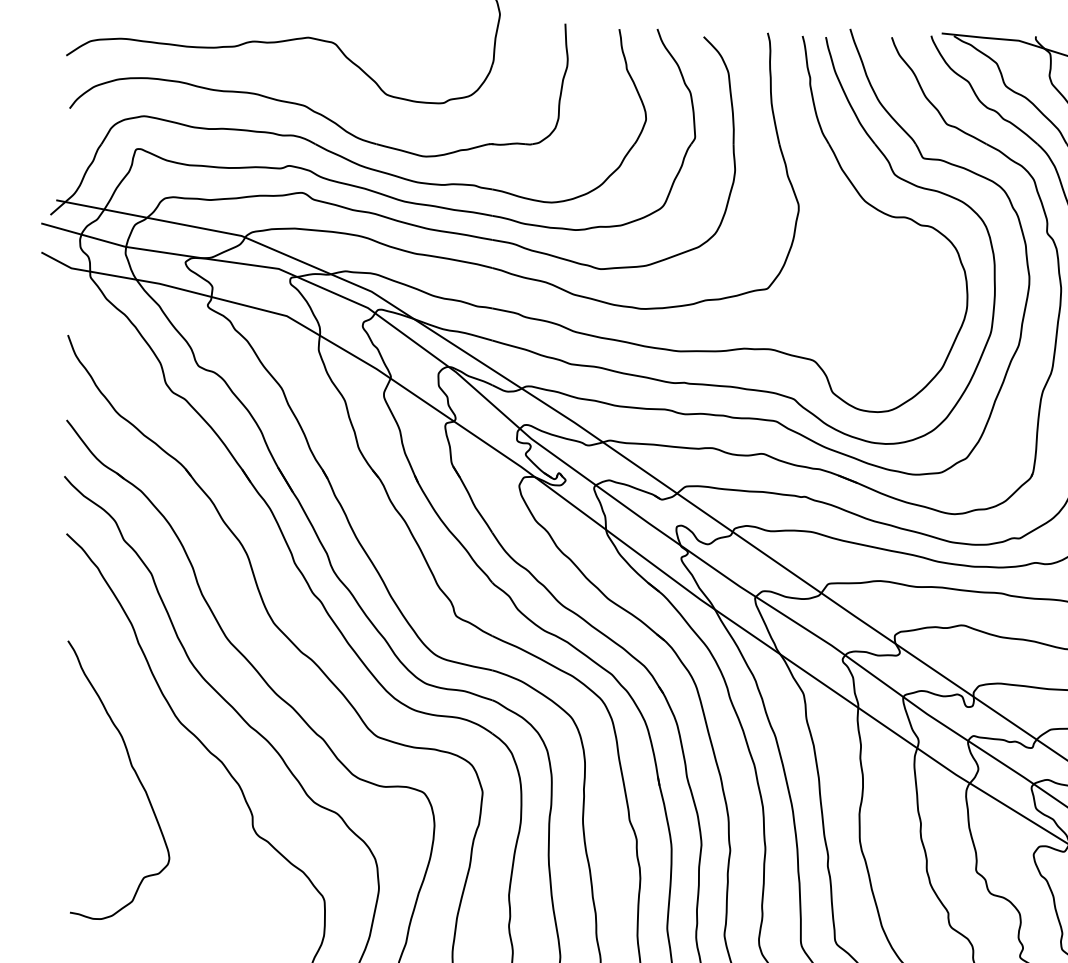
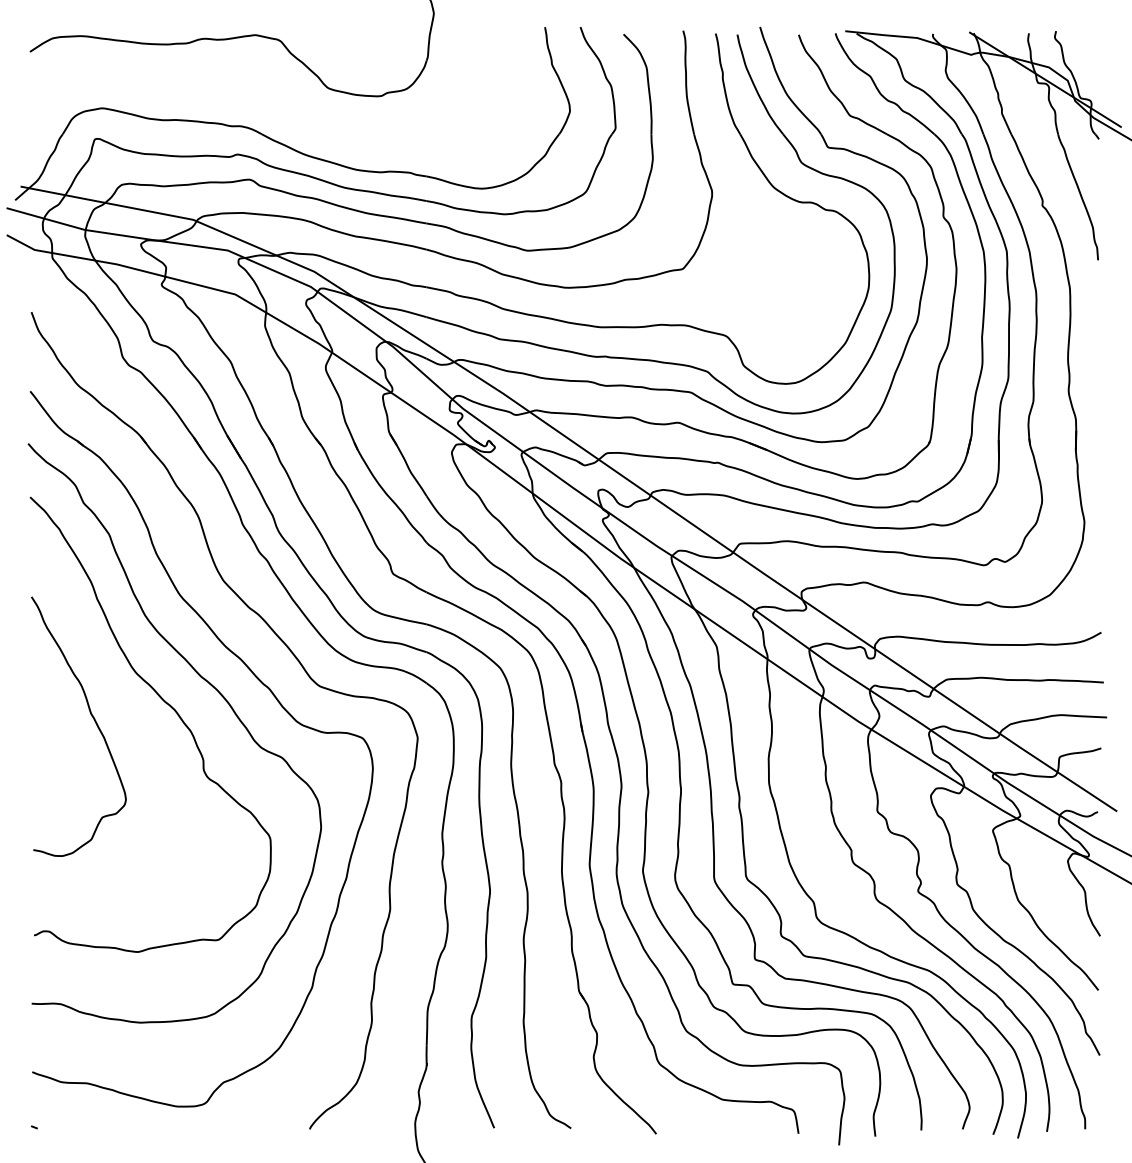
part: (310, 107) -> (257, 100), removed

